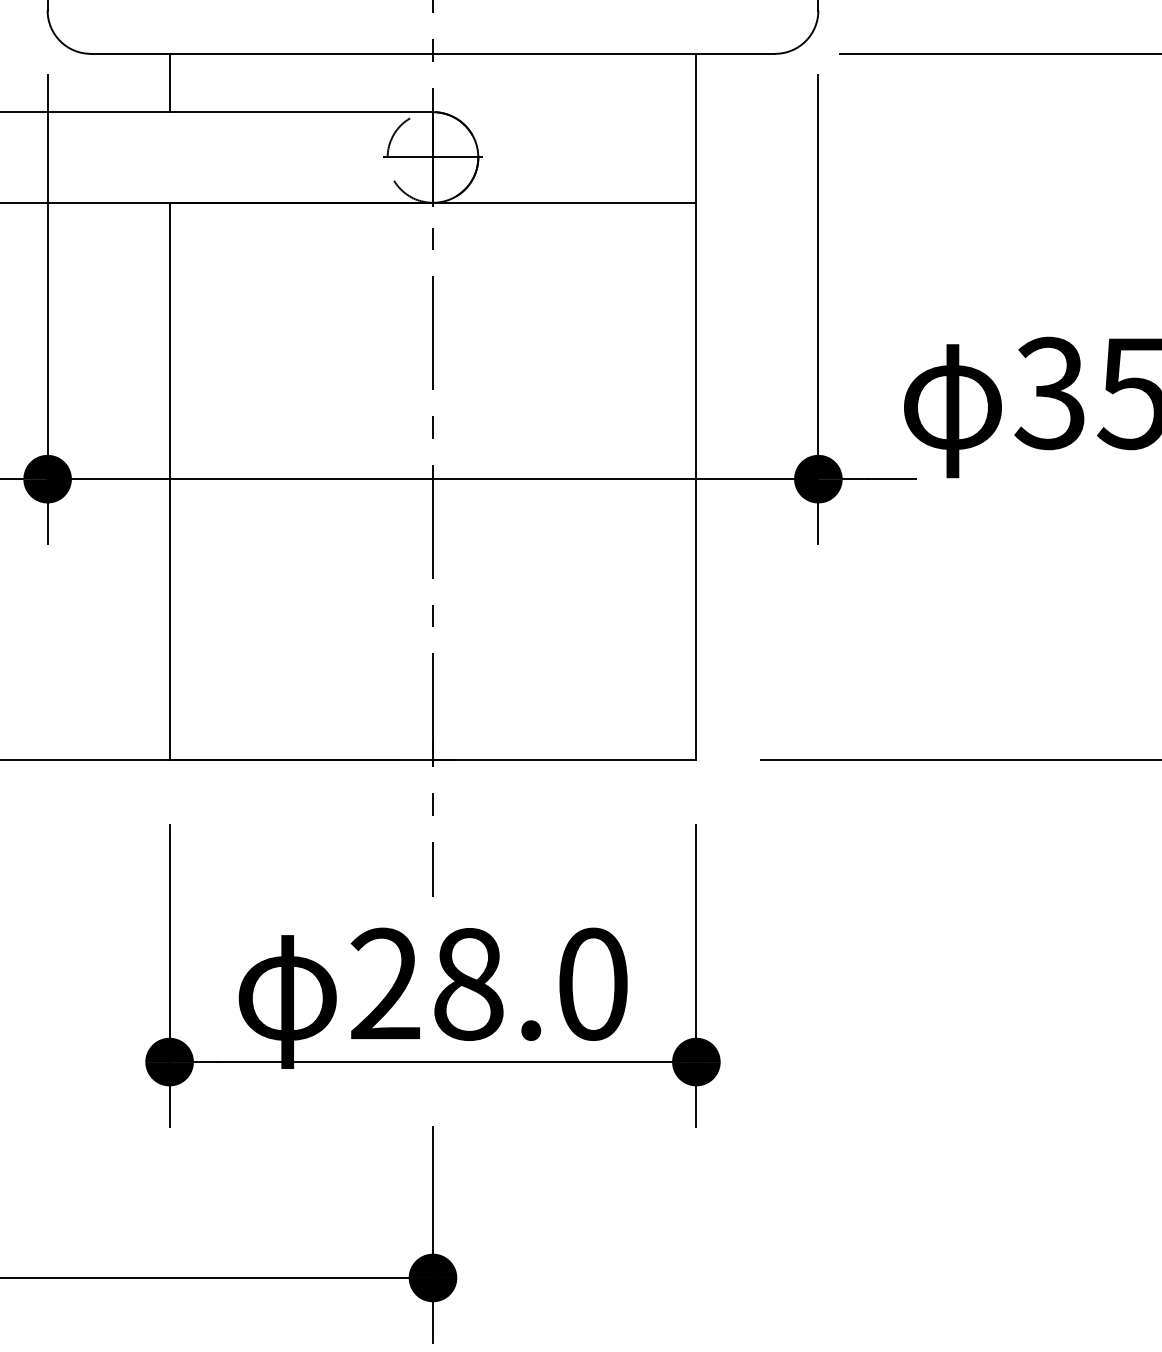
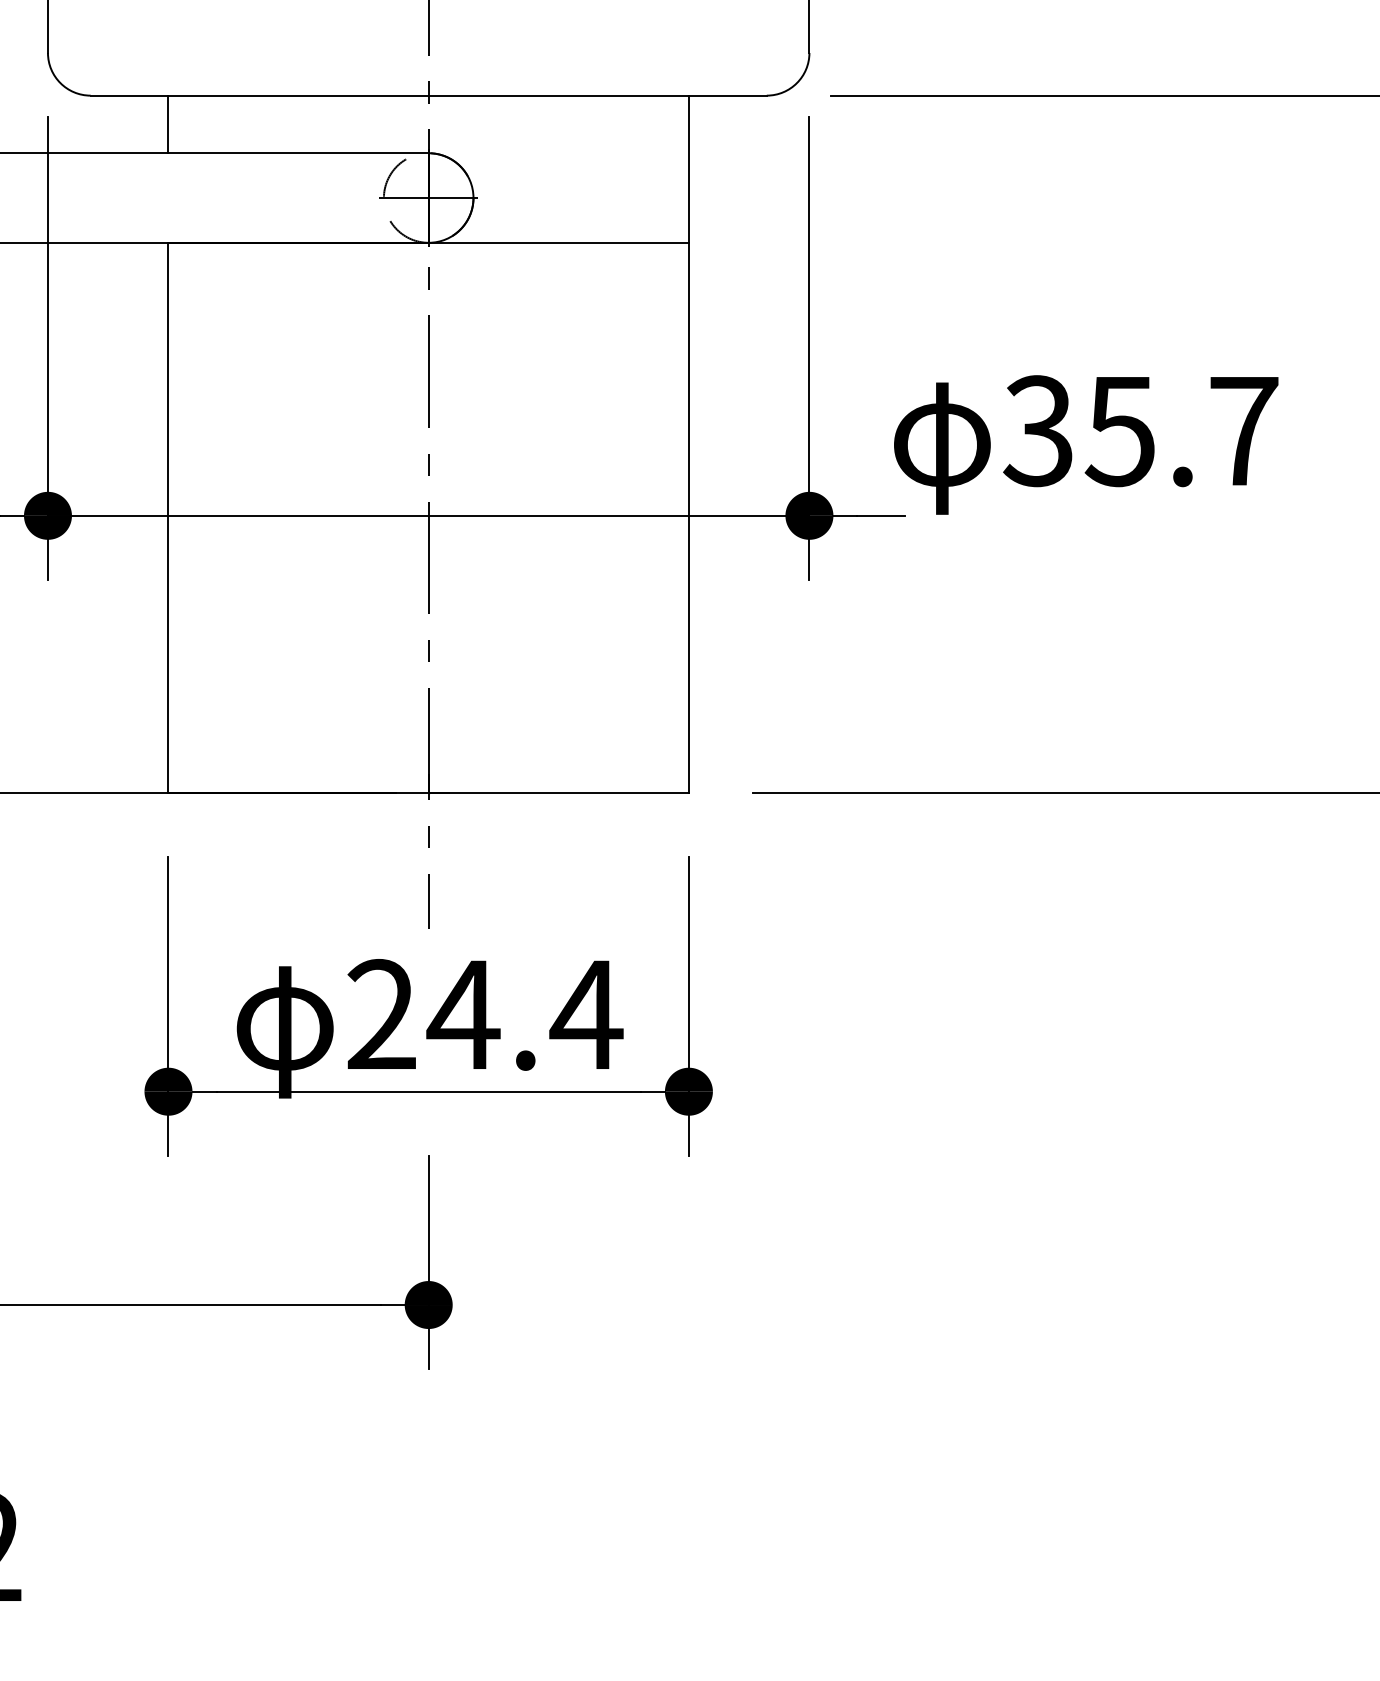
text: (529, 983) -> (524, 1014), 28.0 -> 24.4

